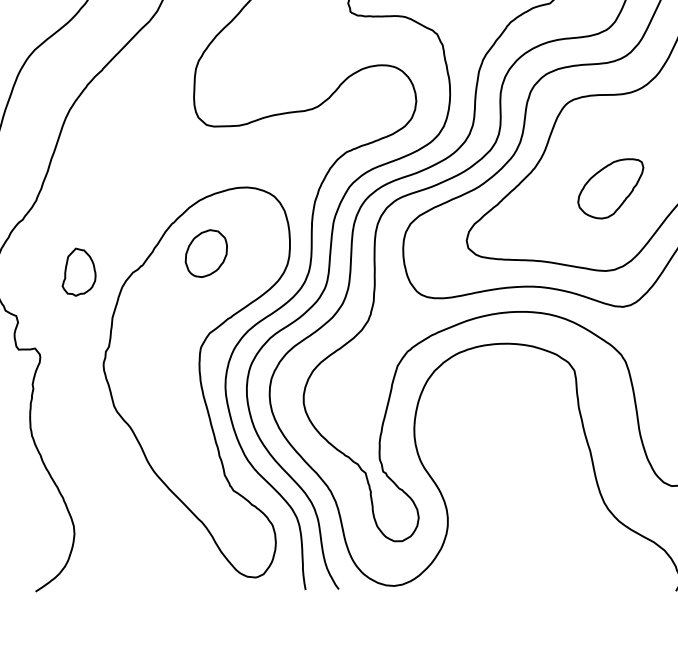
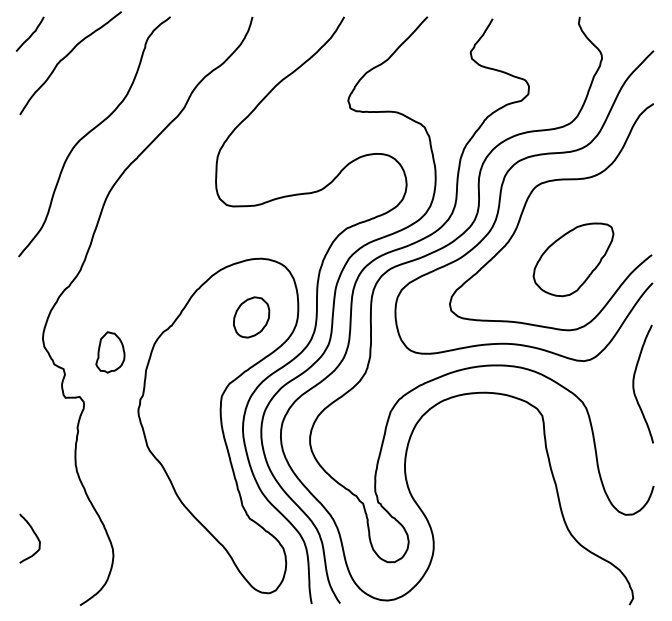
part: (610, 188) -> (573, 259), size x1.43
part: (206, 253) -> (251, 317), moved
part: (79, 272) -> (110, 352), moved

